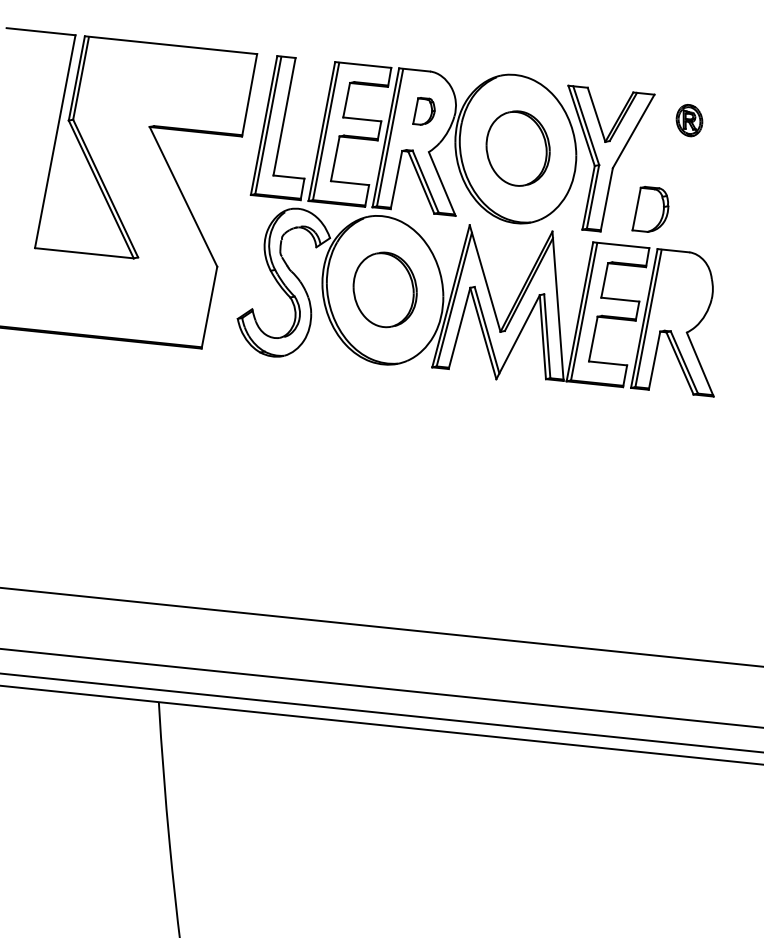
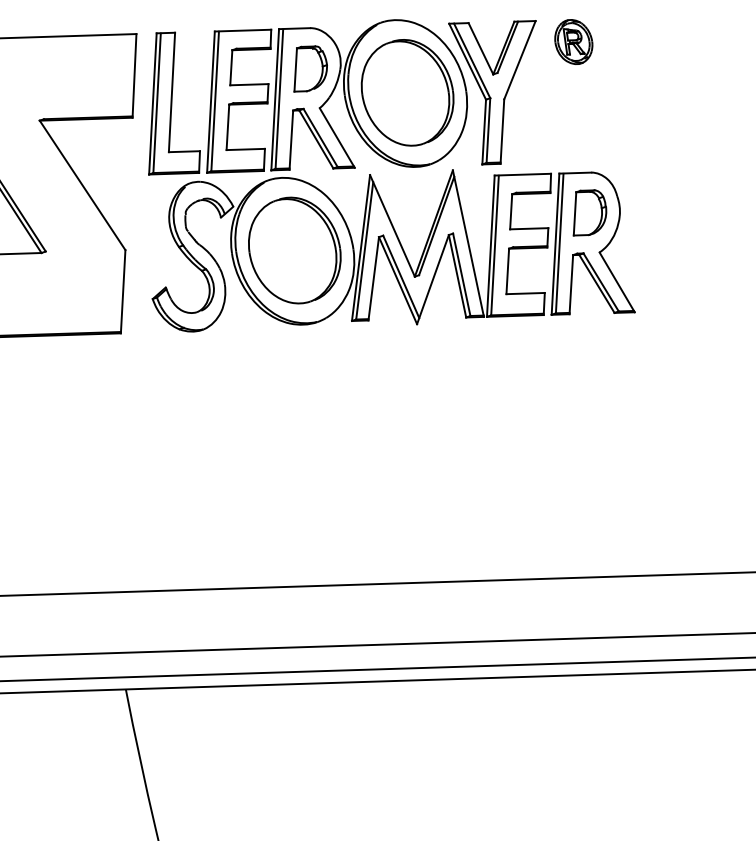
part: (423, 111) -> (308, 68), size x1.67
part: (689, 120) -> (573, 41), size x1.43
part: (518, 148) -> (408, 92), size x1.43
part: (650, 209) -> (588, 212), moved
part: (385, 289) -> (295, 250), size x1.43

